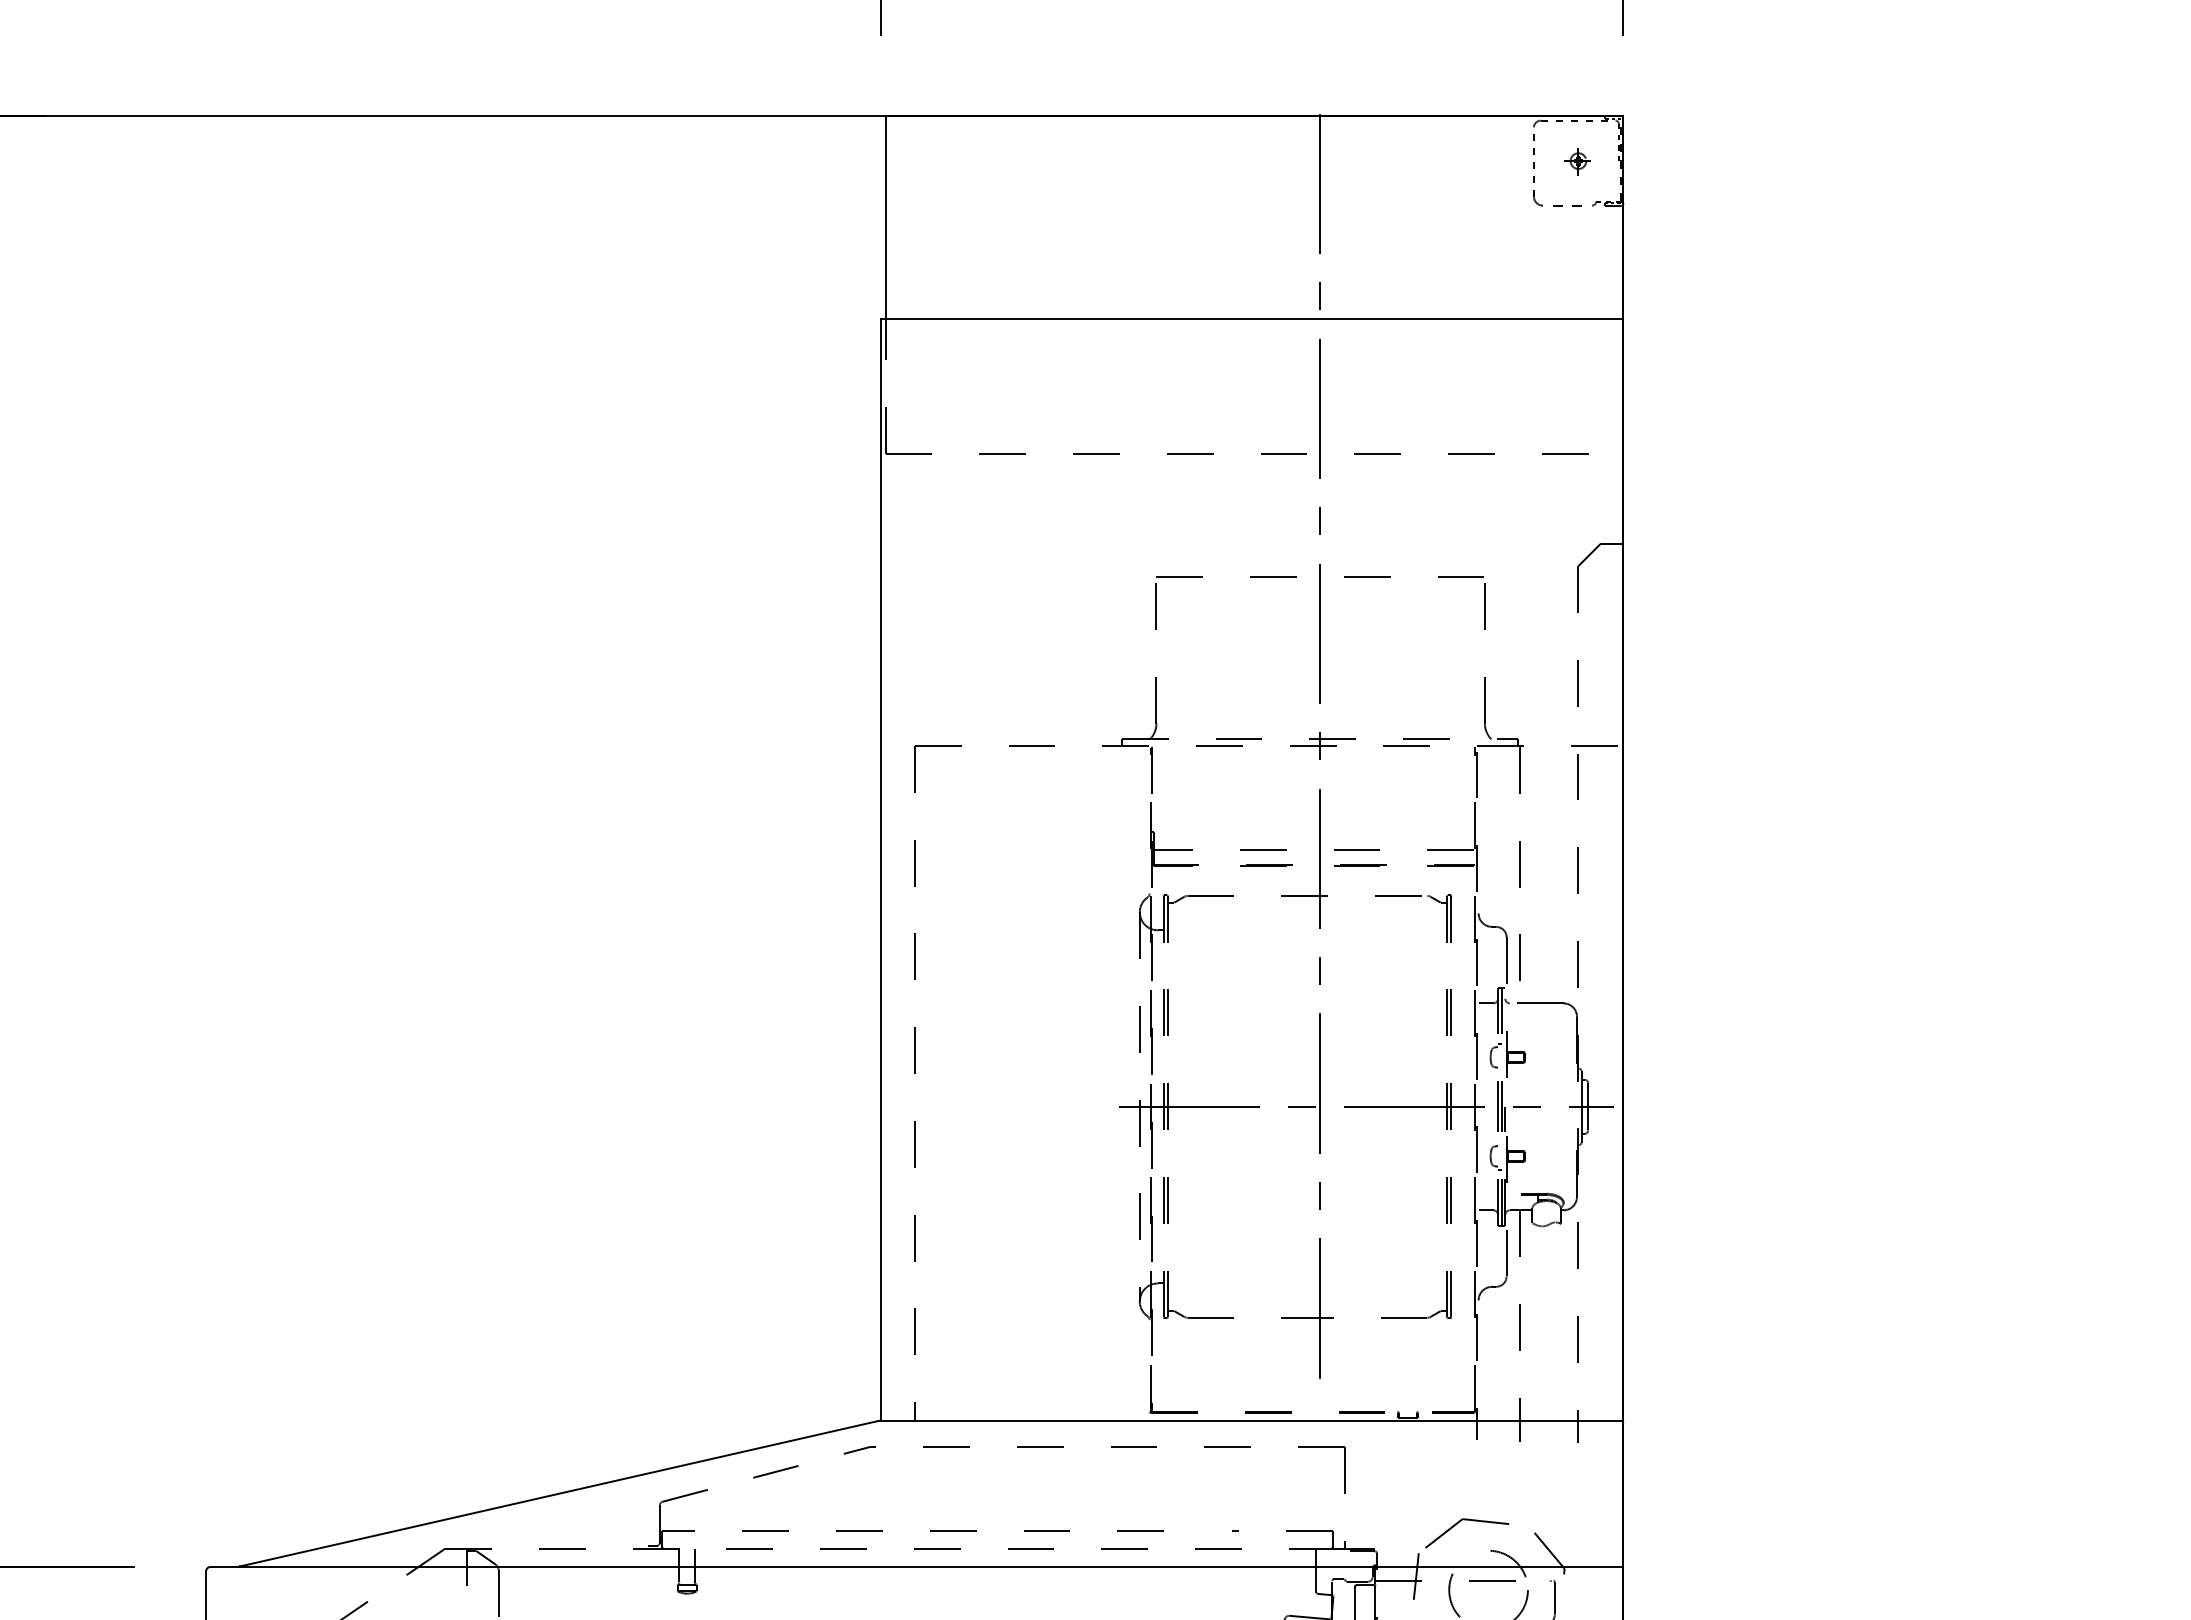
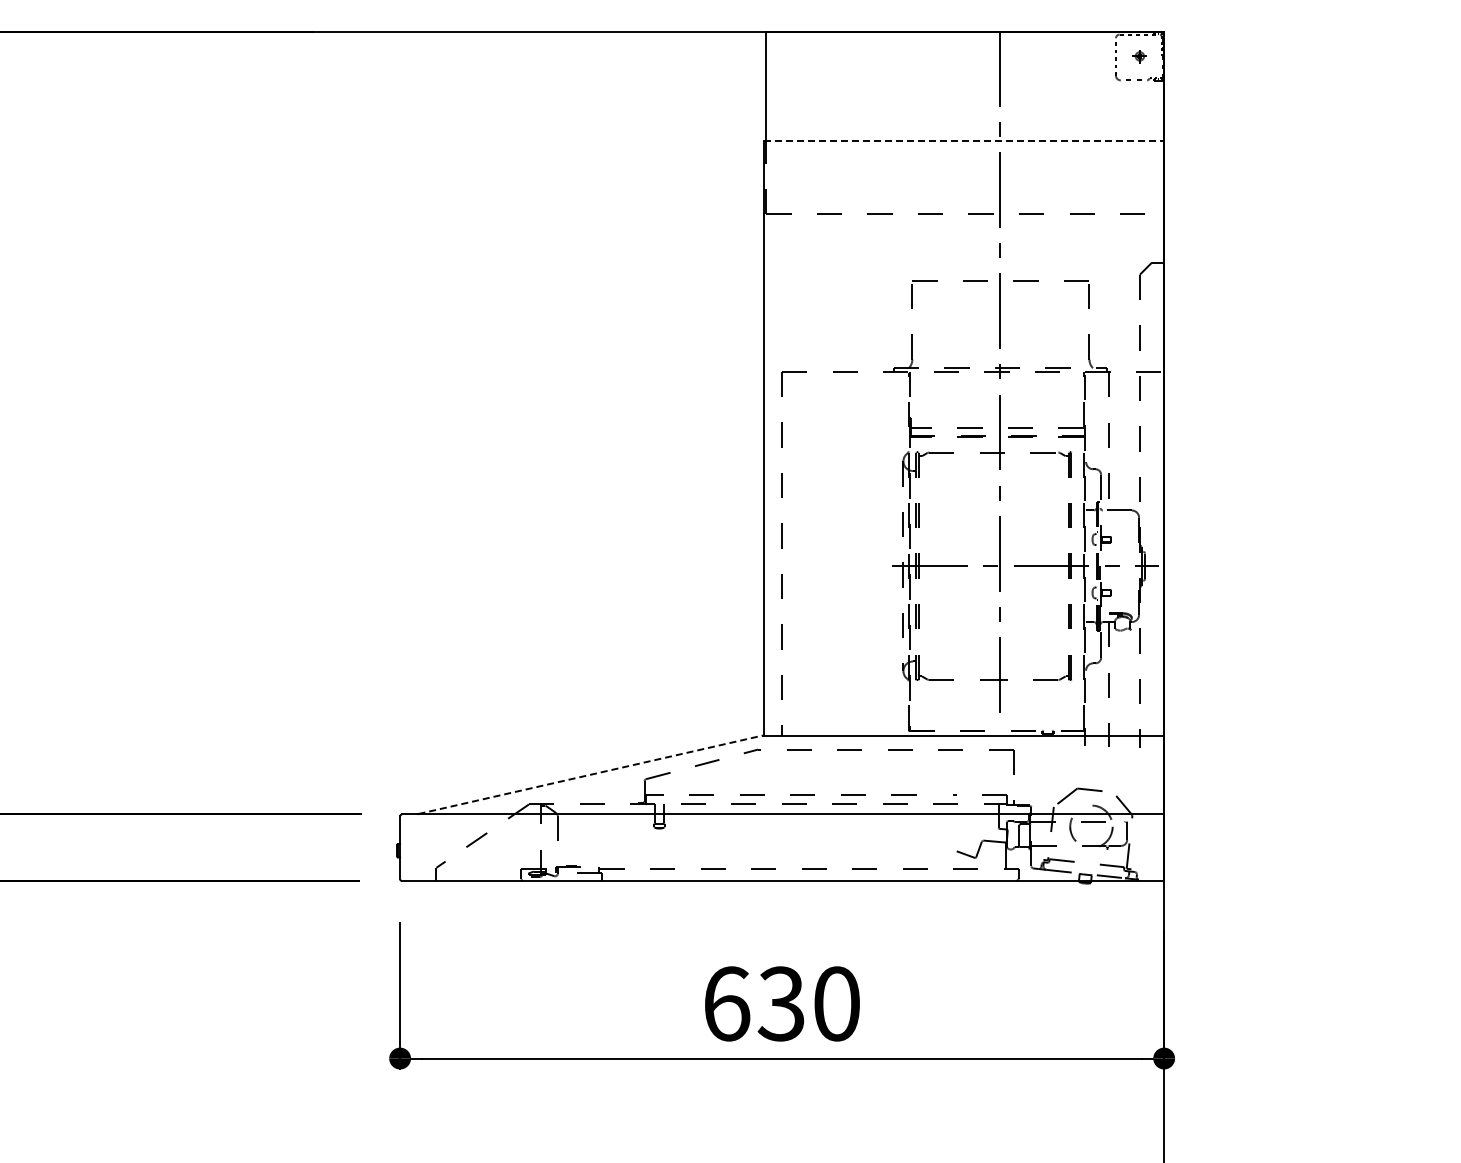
line: (1253, 318) -> (964, 141), solid -> dashed
line: (561, 1493) -> (591, 774), solid -> dashed

